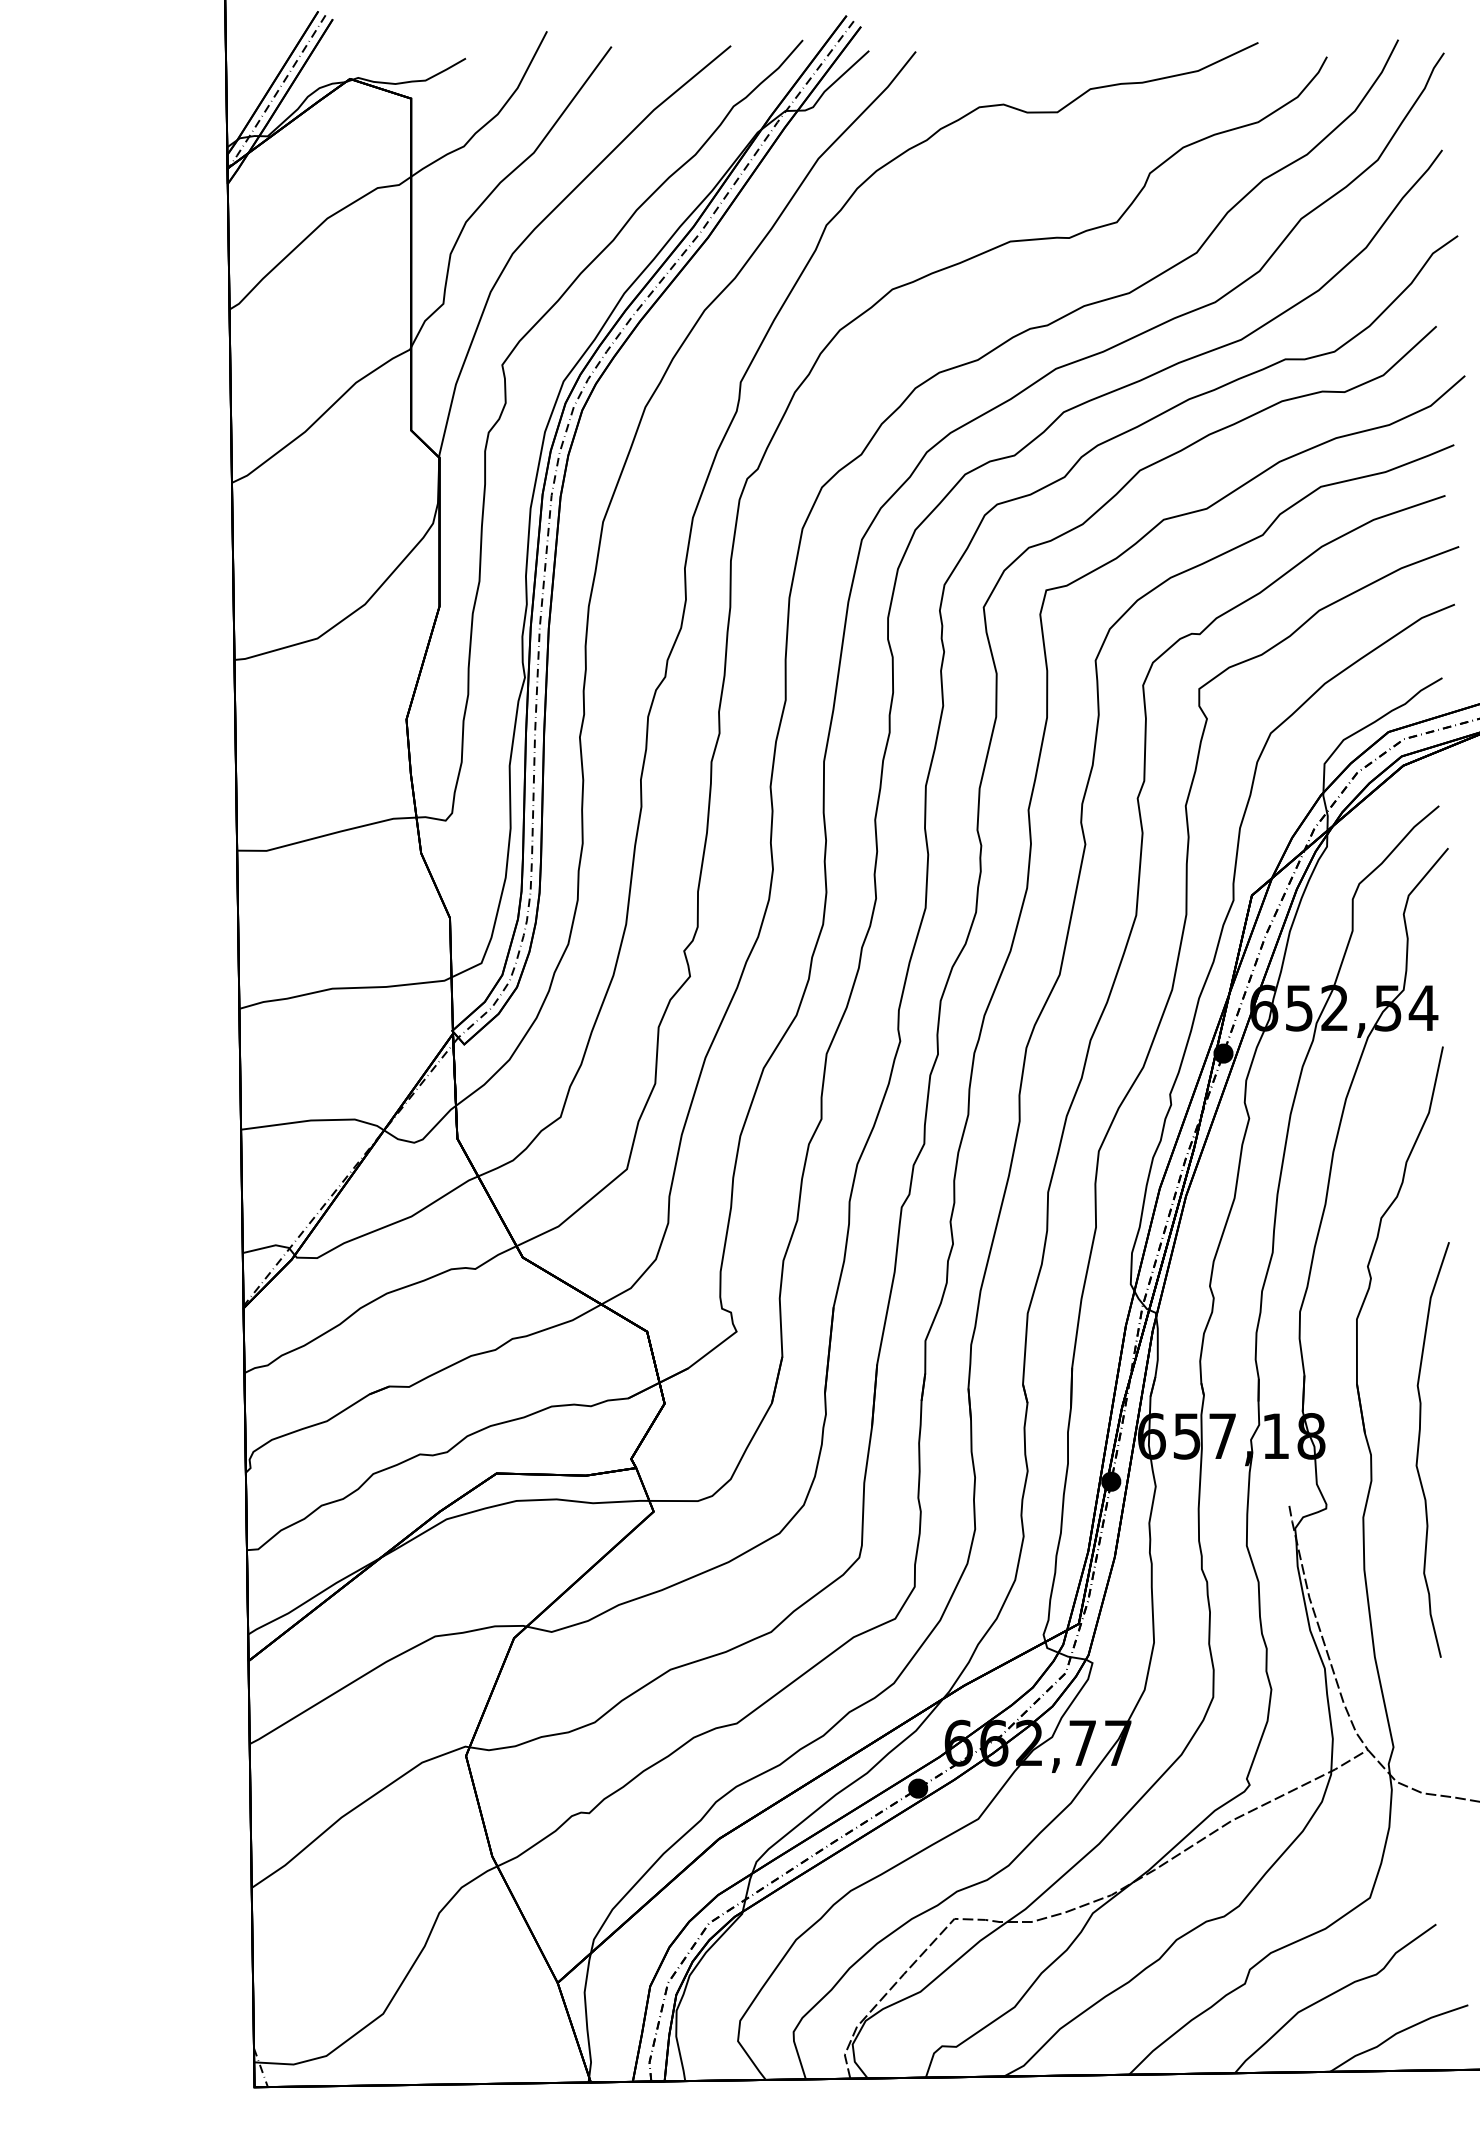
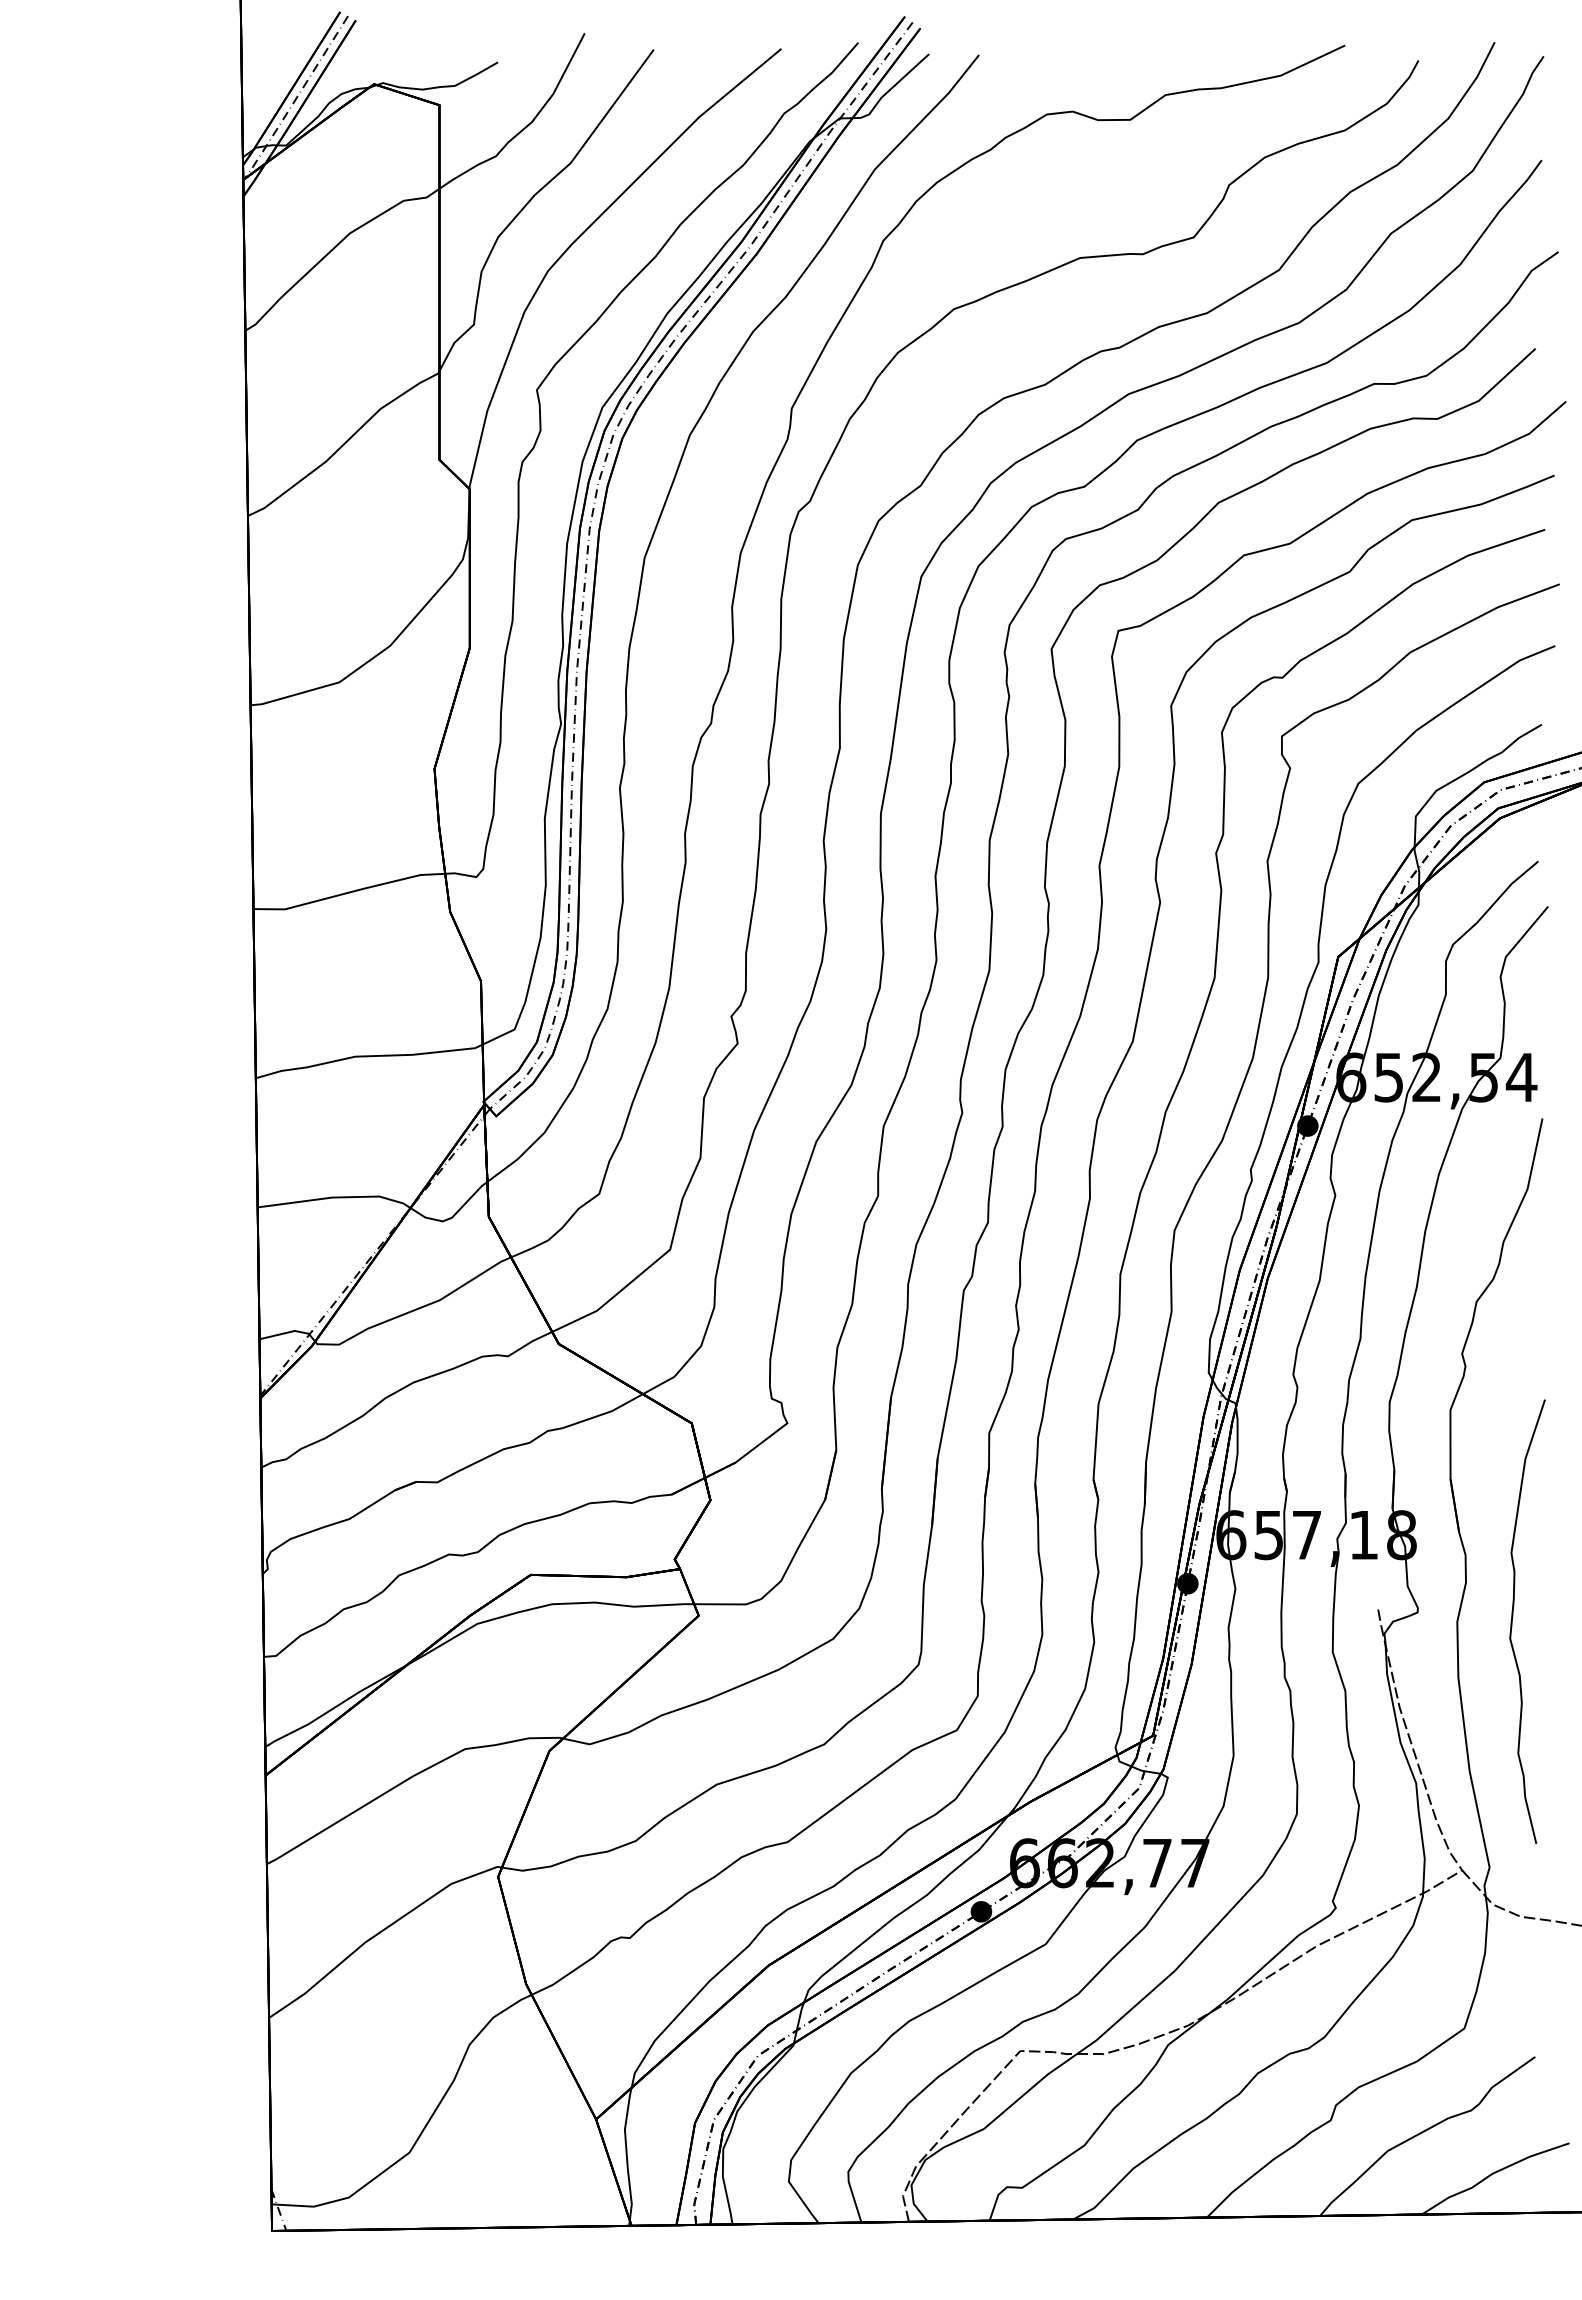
curve: (1419, 1445) -> (1513, 1616), moved

